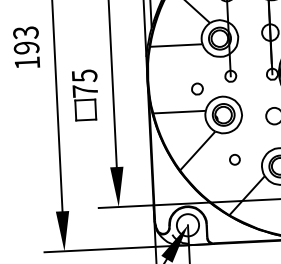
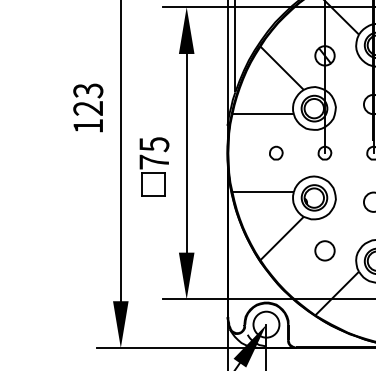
text: (26, 47) -> (88, 108), 193 -> 123
part: (197, 88) -> (276, 152), moved
circle: (234, 159) -> (324, 250), size x1.67

